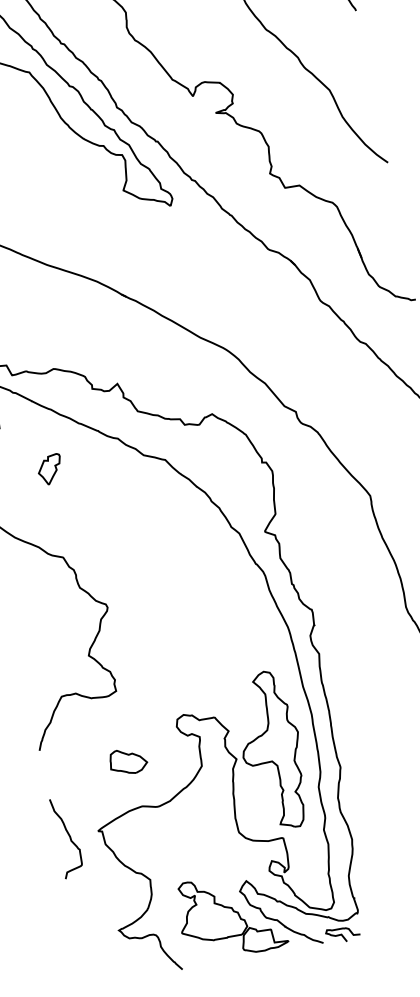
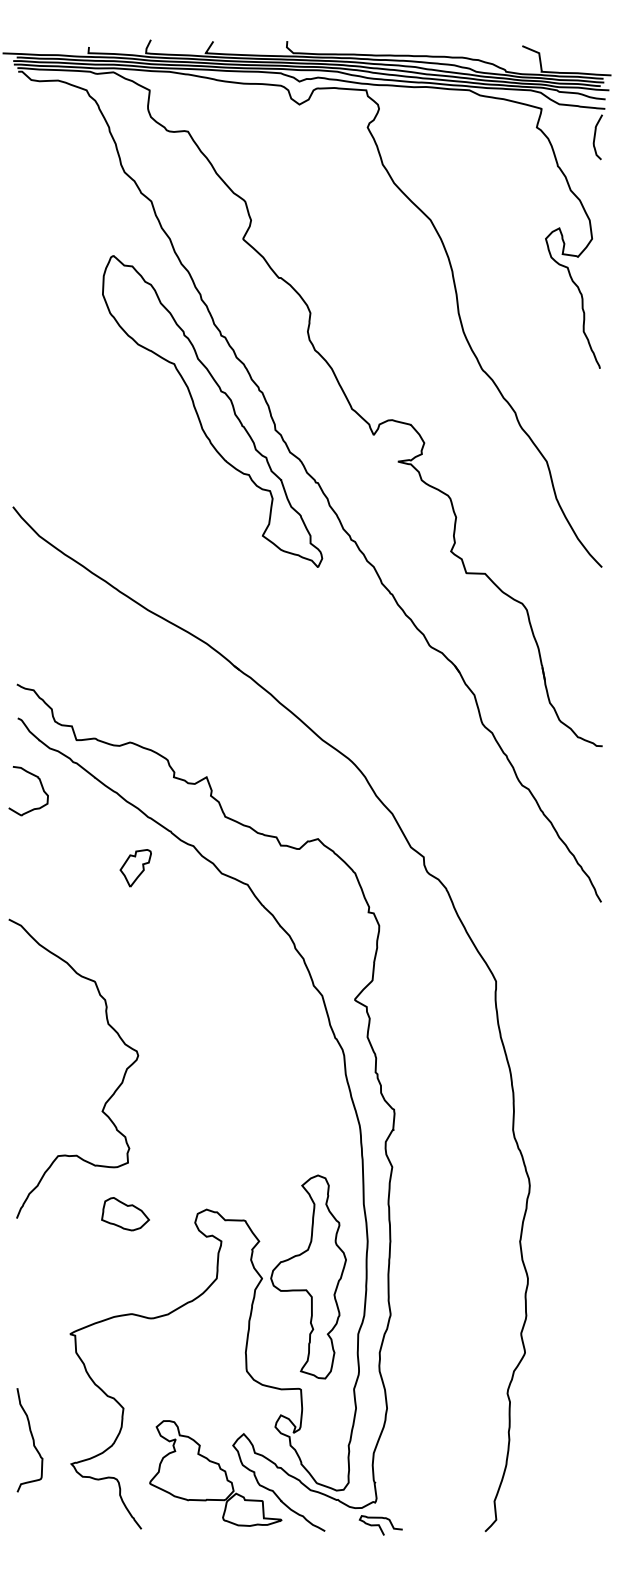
part: (50, 469) -> (135, 868), moved
part: (128, 761) -> (125, 1214), moved
curve: (69, 837) -> (32, 1440), moved
curve: (342, 934) -> (380, 1525), moved

